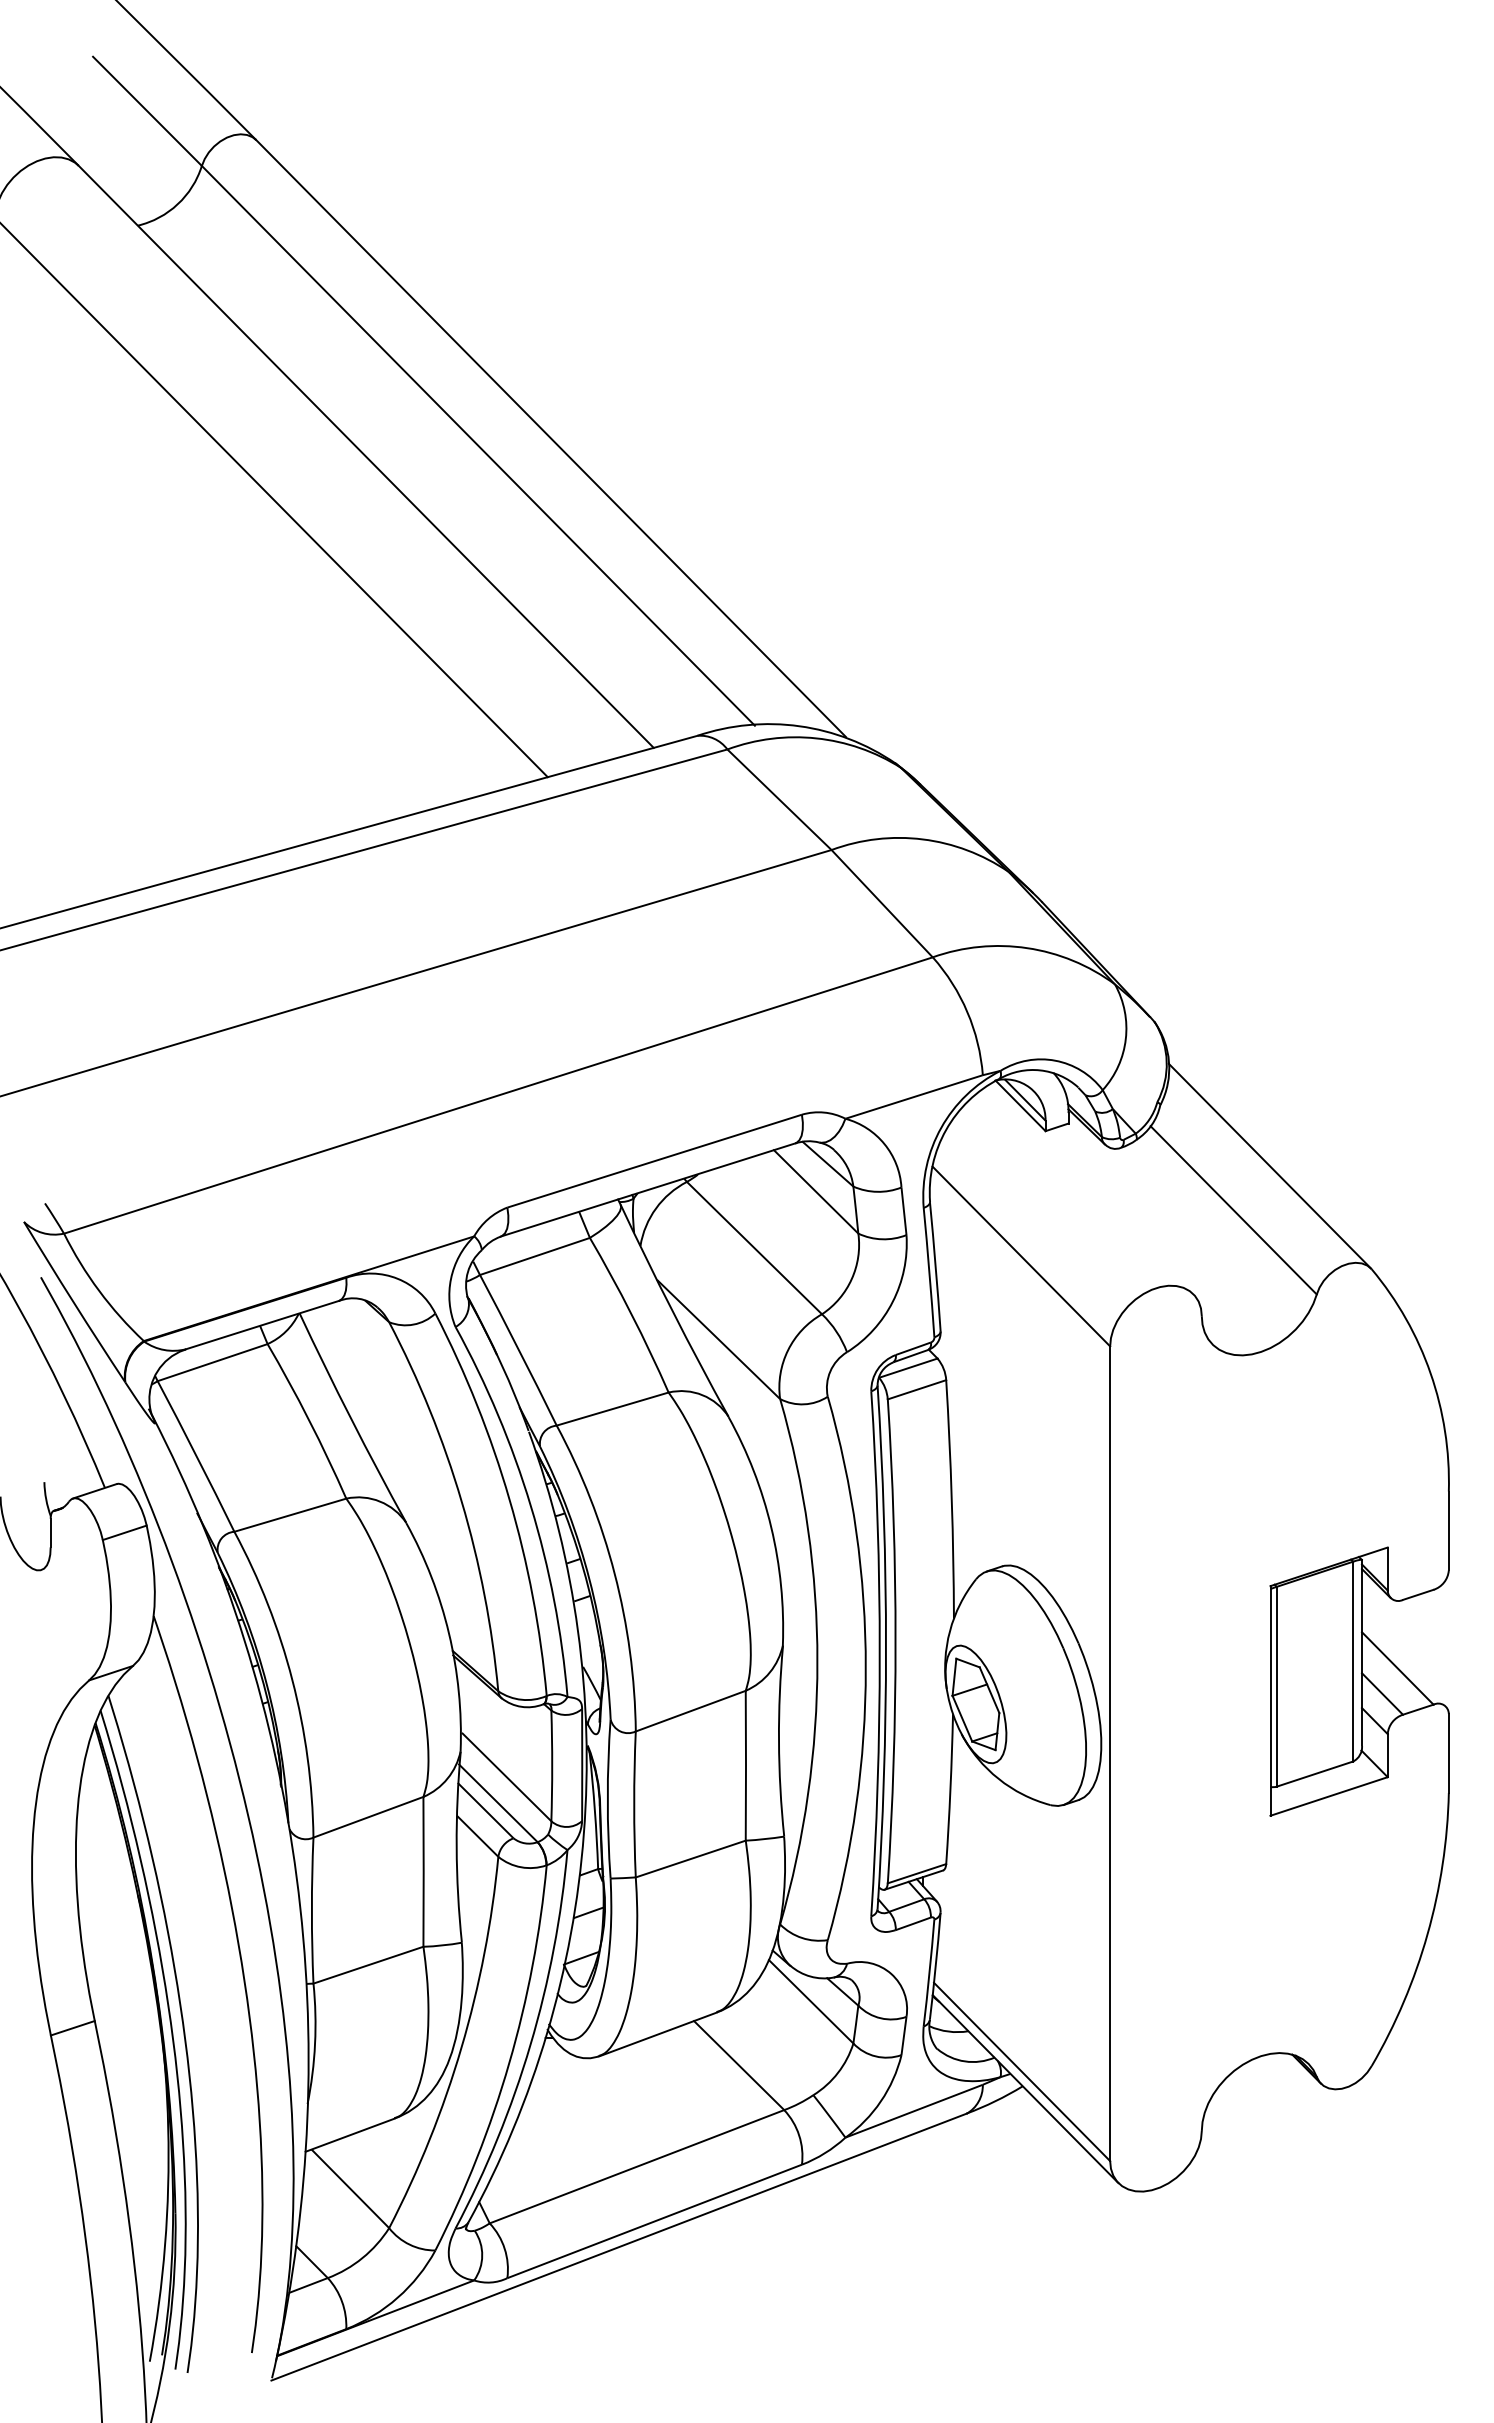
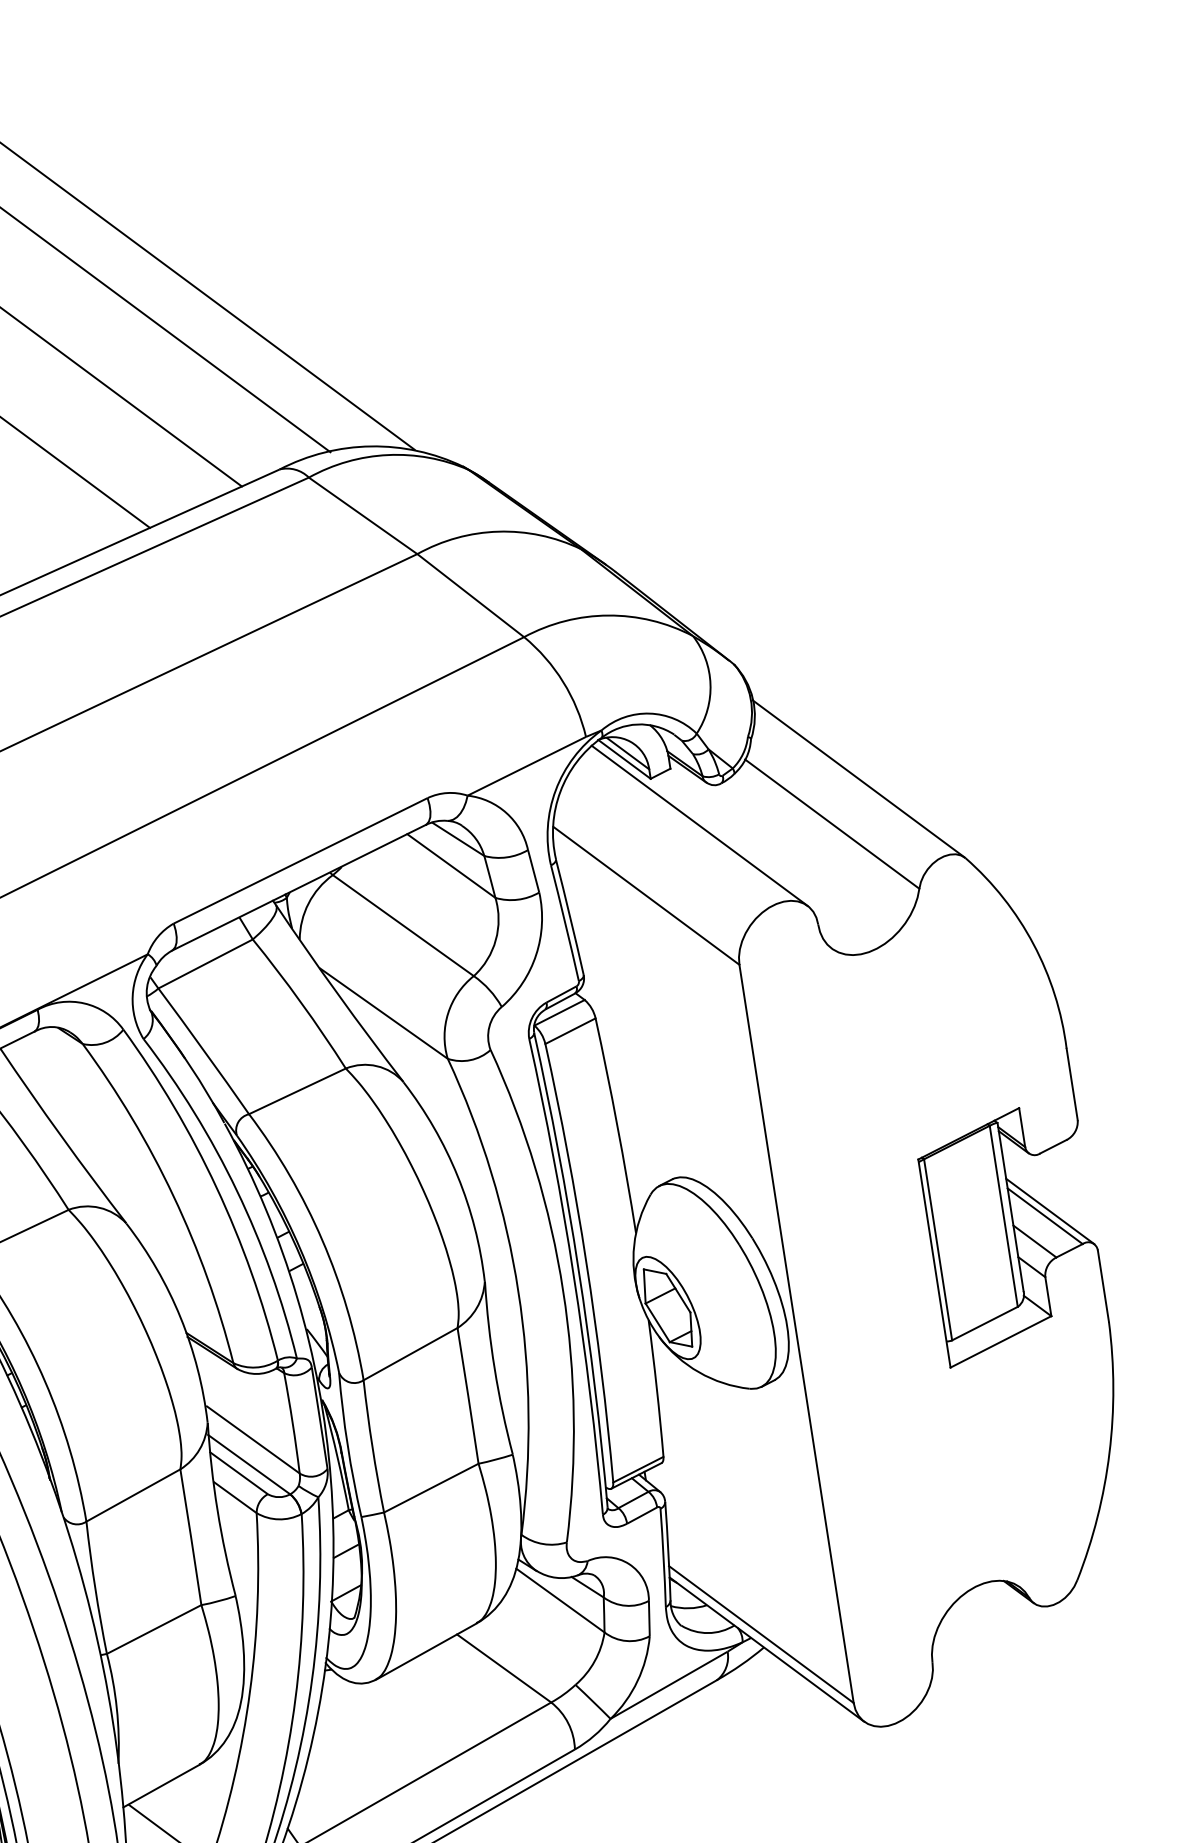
line: (1090, 1189) -> (699, 825), added
line: (1403, 1663) -> (1049, 1210), added

